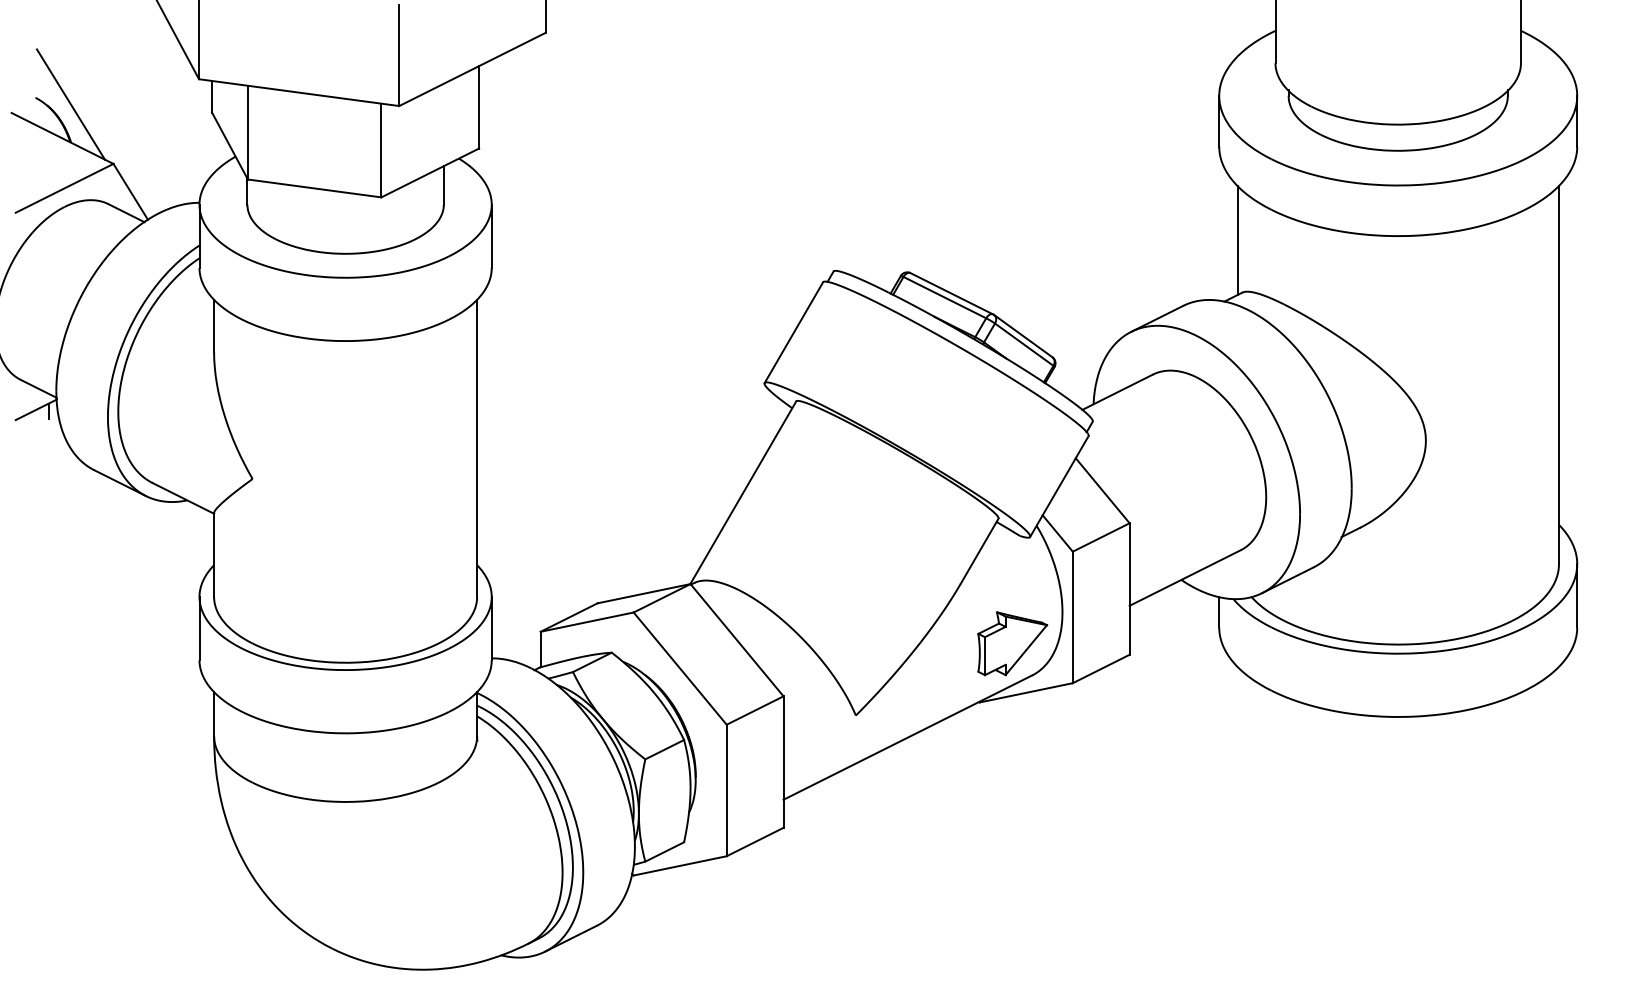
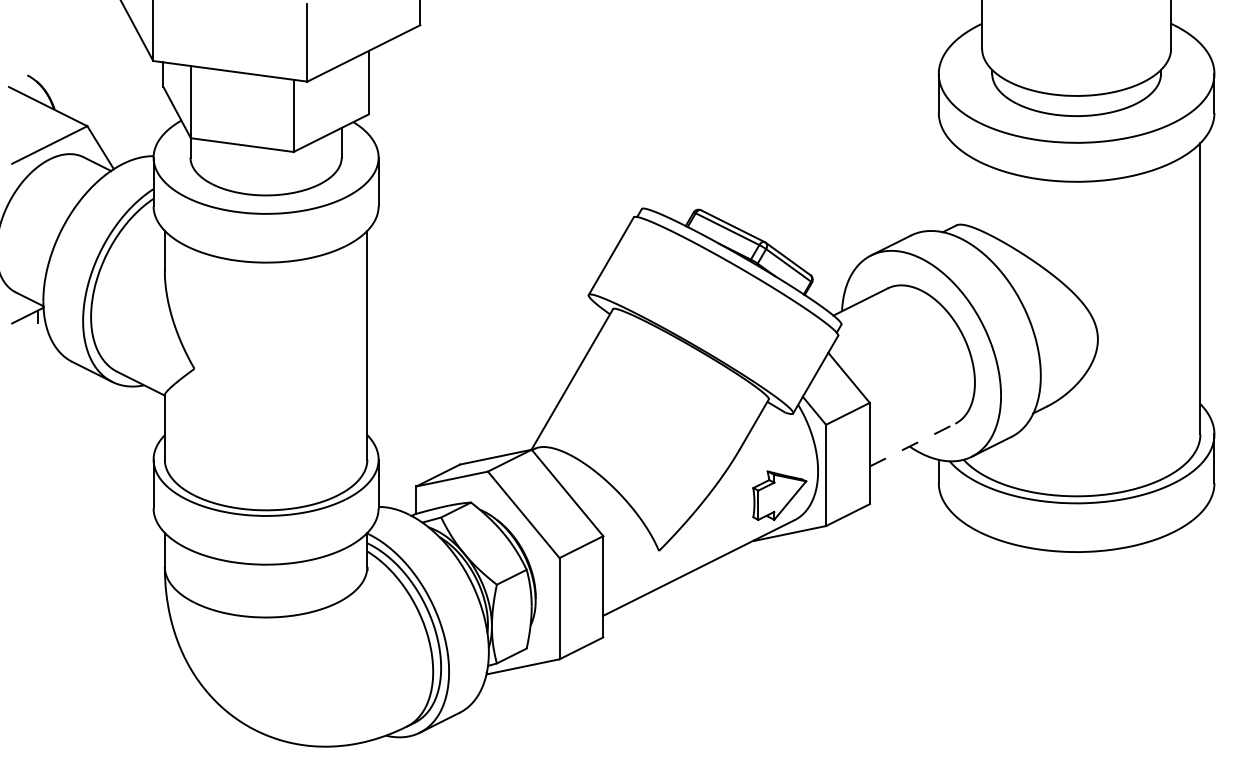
line: (70, 104) -> (54, 80), removed
line: (1237, 240) -> (952, 185), removed
line: (1185, 577) -> (912, 444), solid -> dashed

